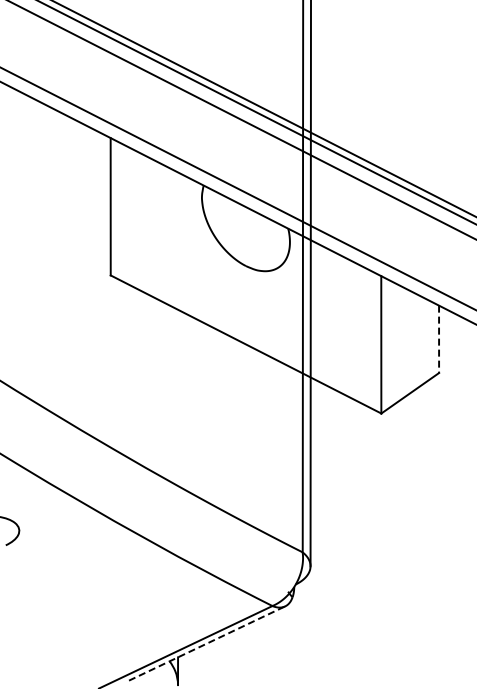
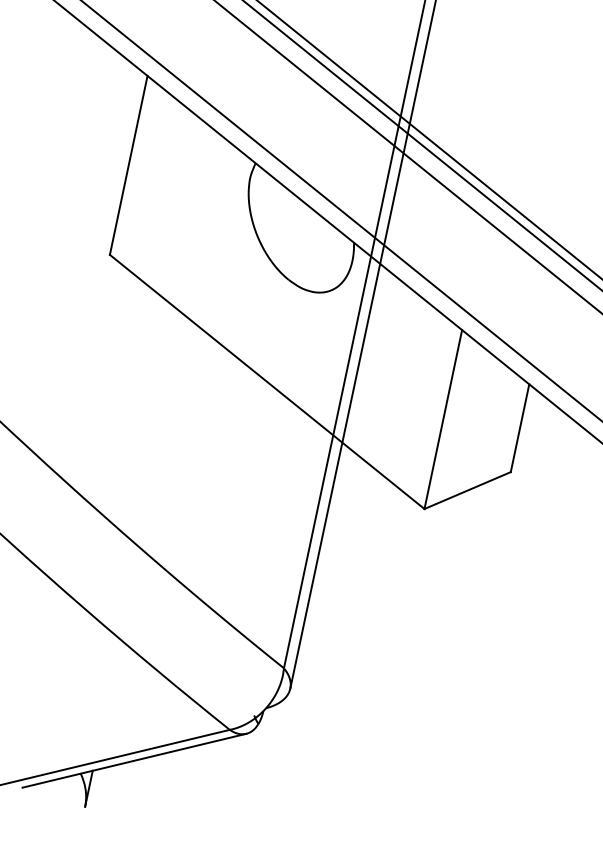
line: (439, 339) -> (520, 428), dashed -> solid
line: (207, 643) -> (134, 760), dashed -> solid

